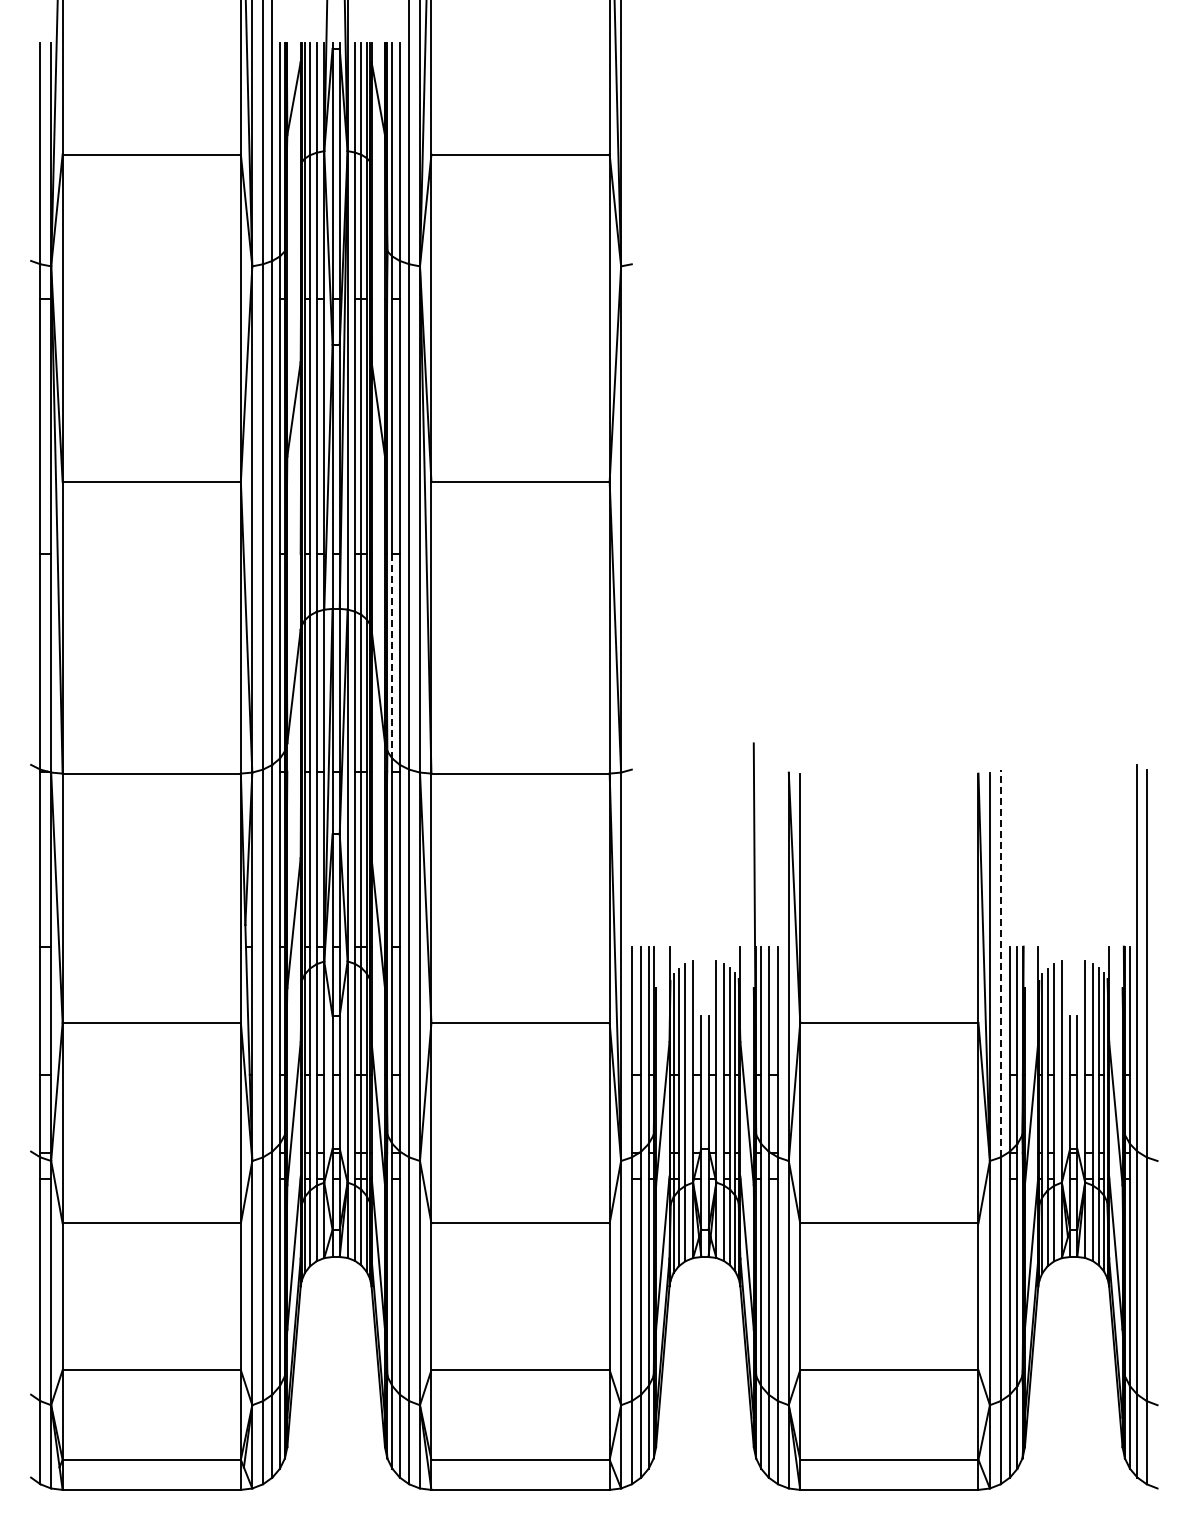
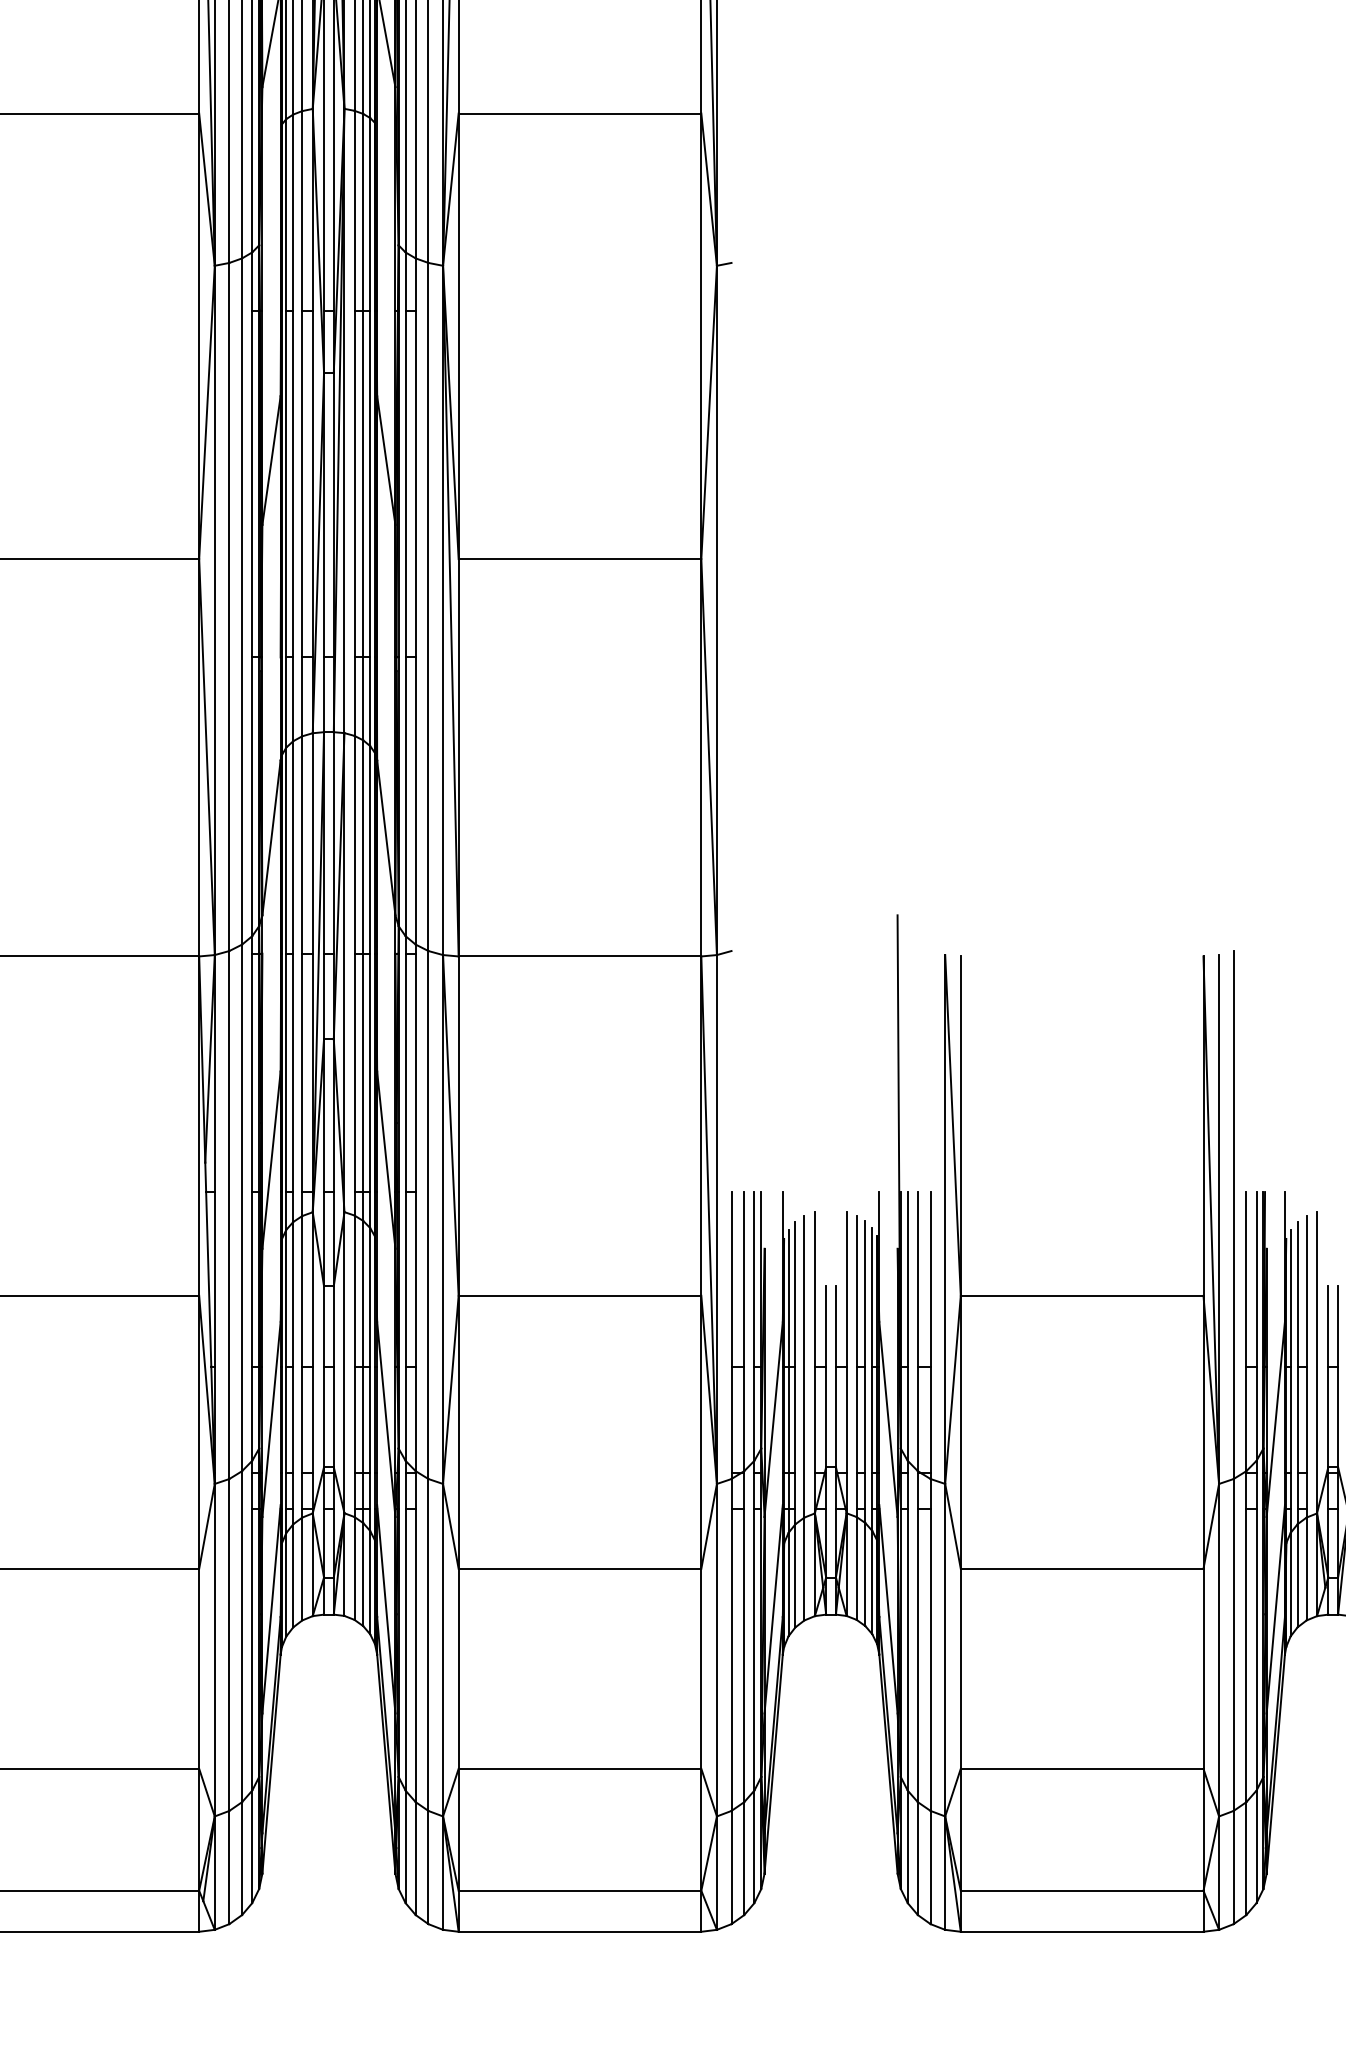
line: (392, 655) -> (405, 795), dashed -> solid
line: (1000, 963) -> (1233, 1215), dashed -> solid

